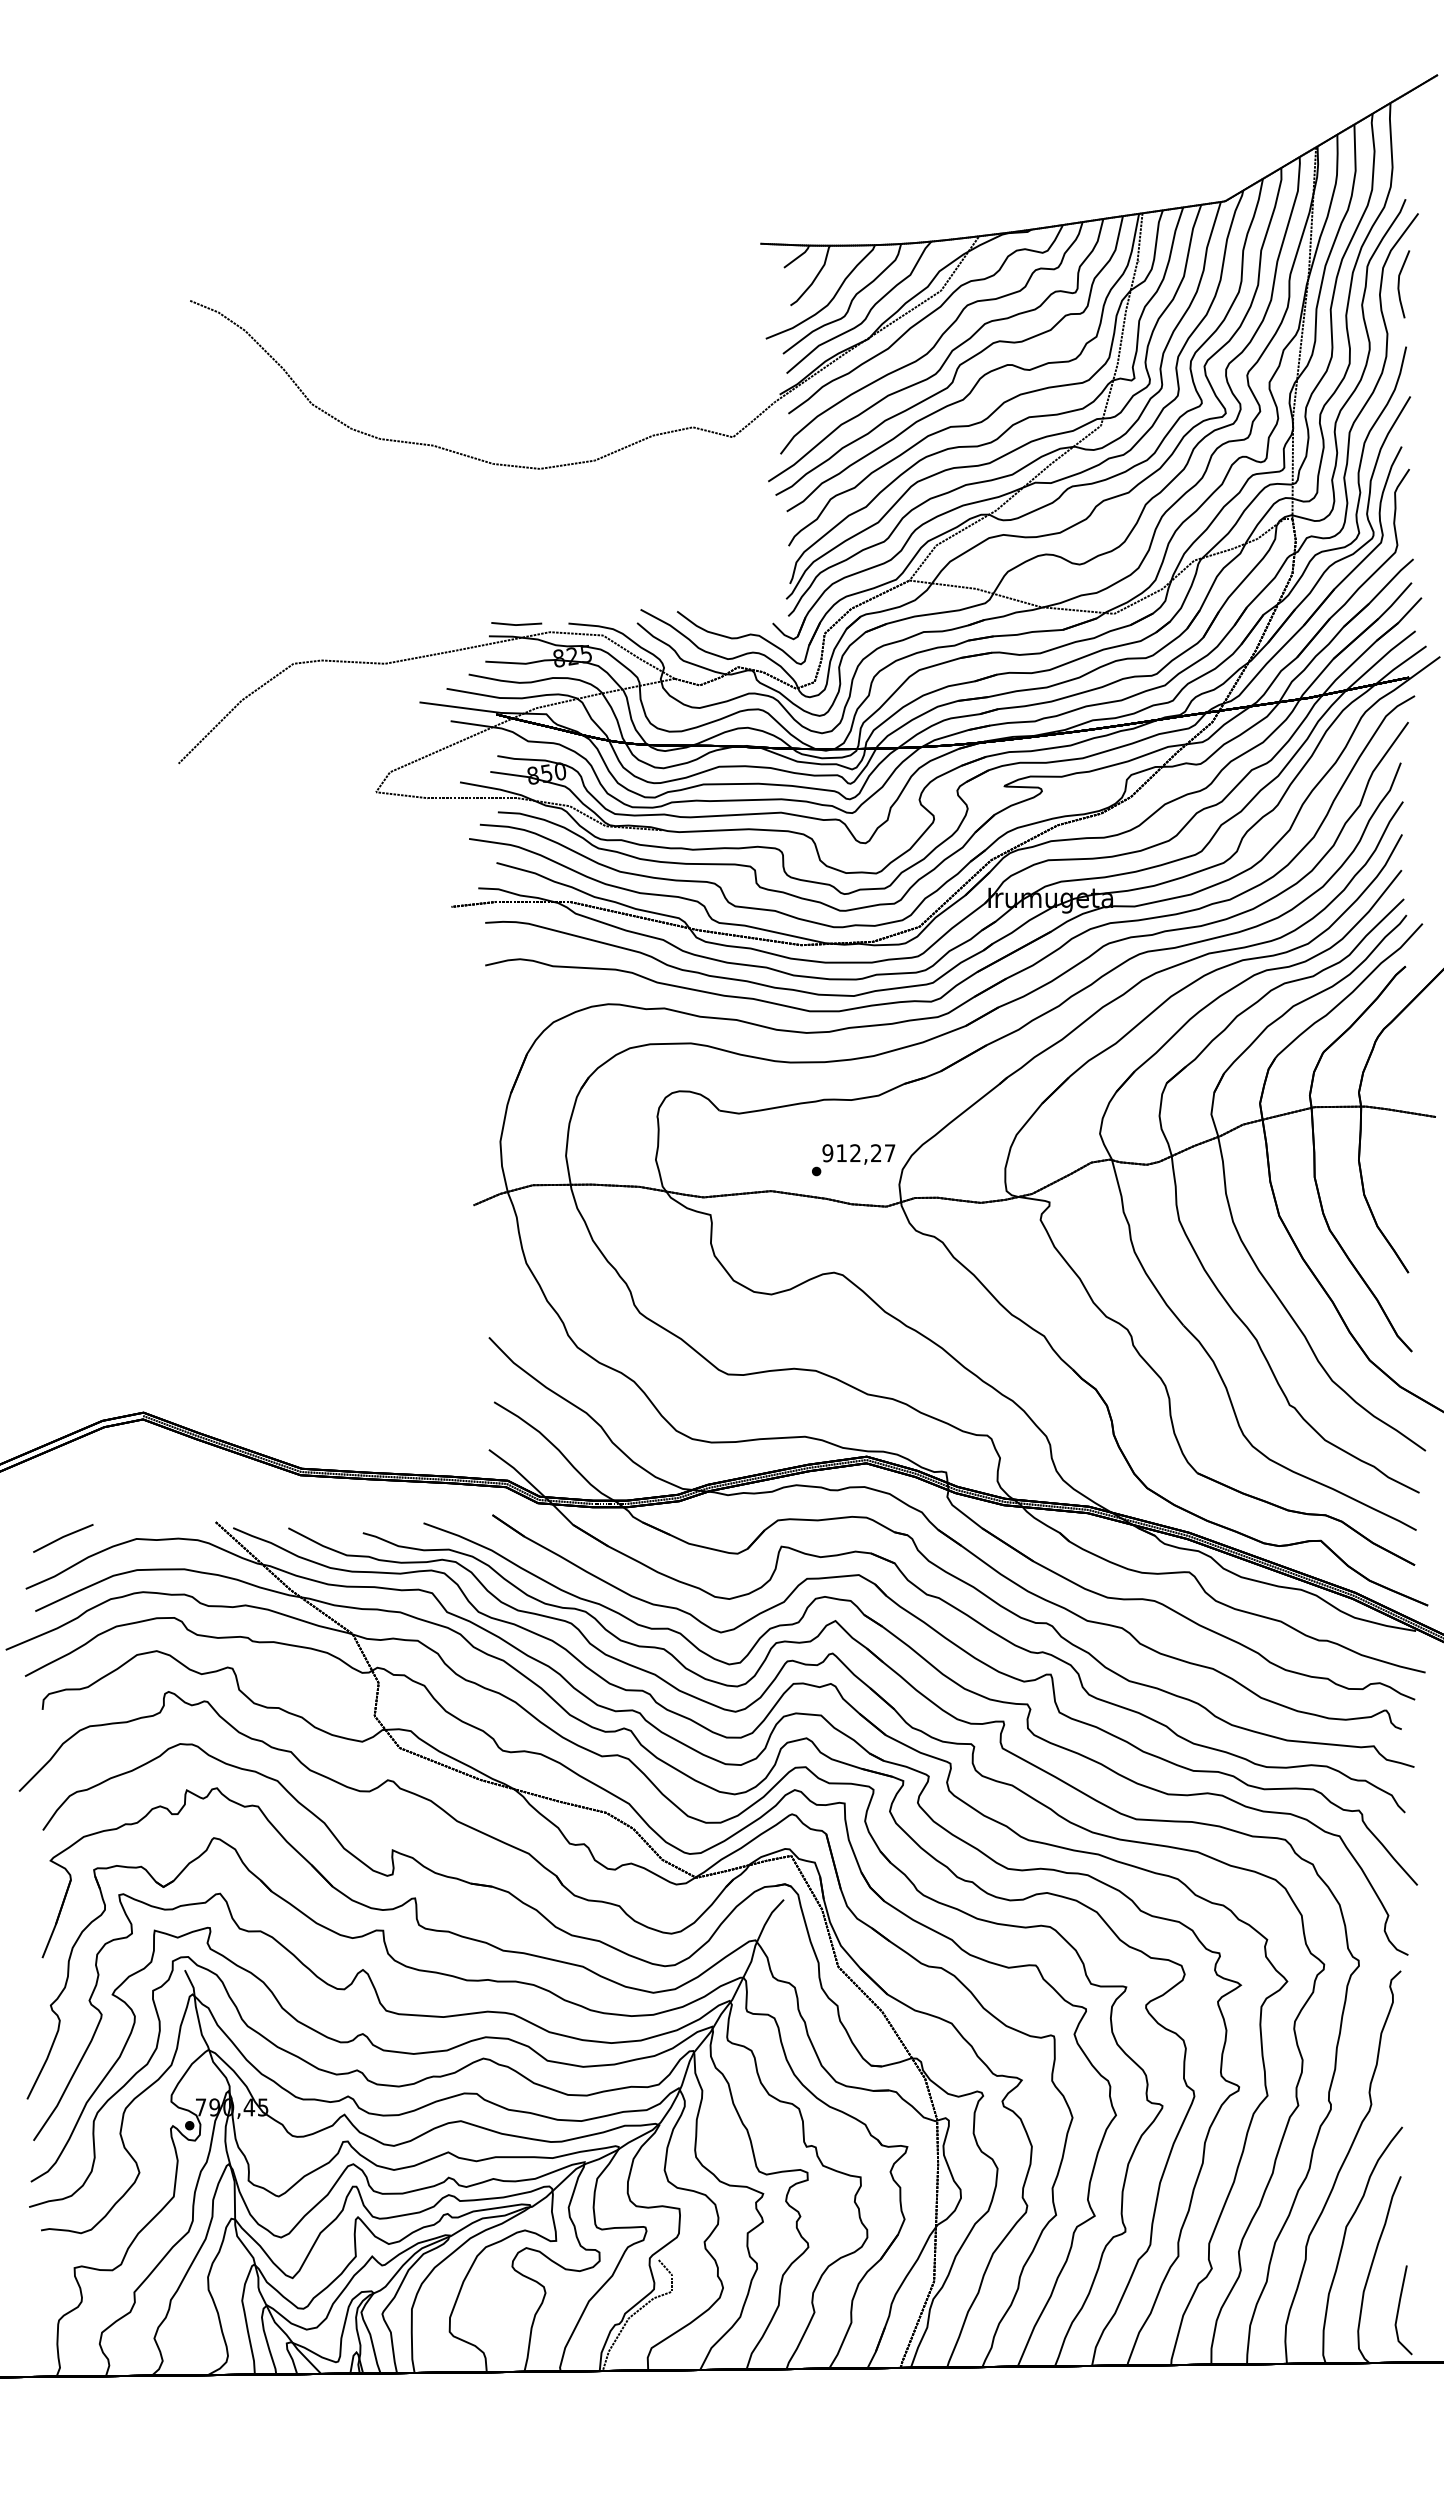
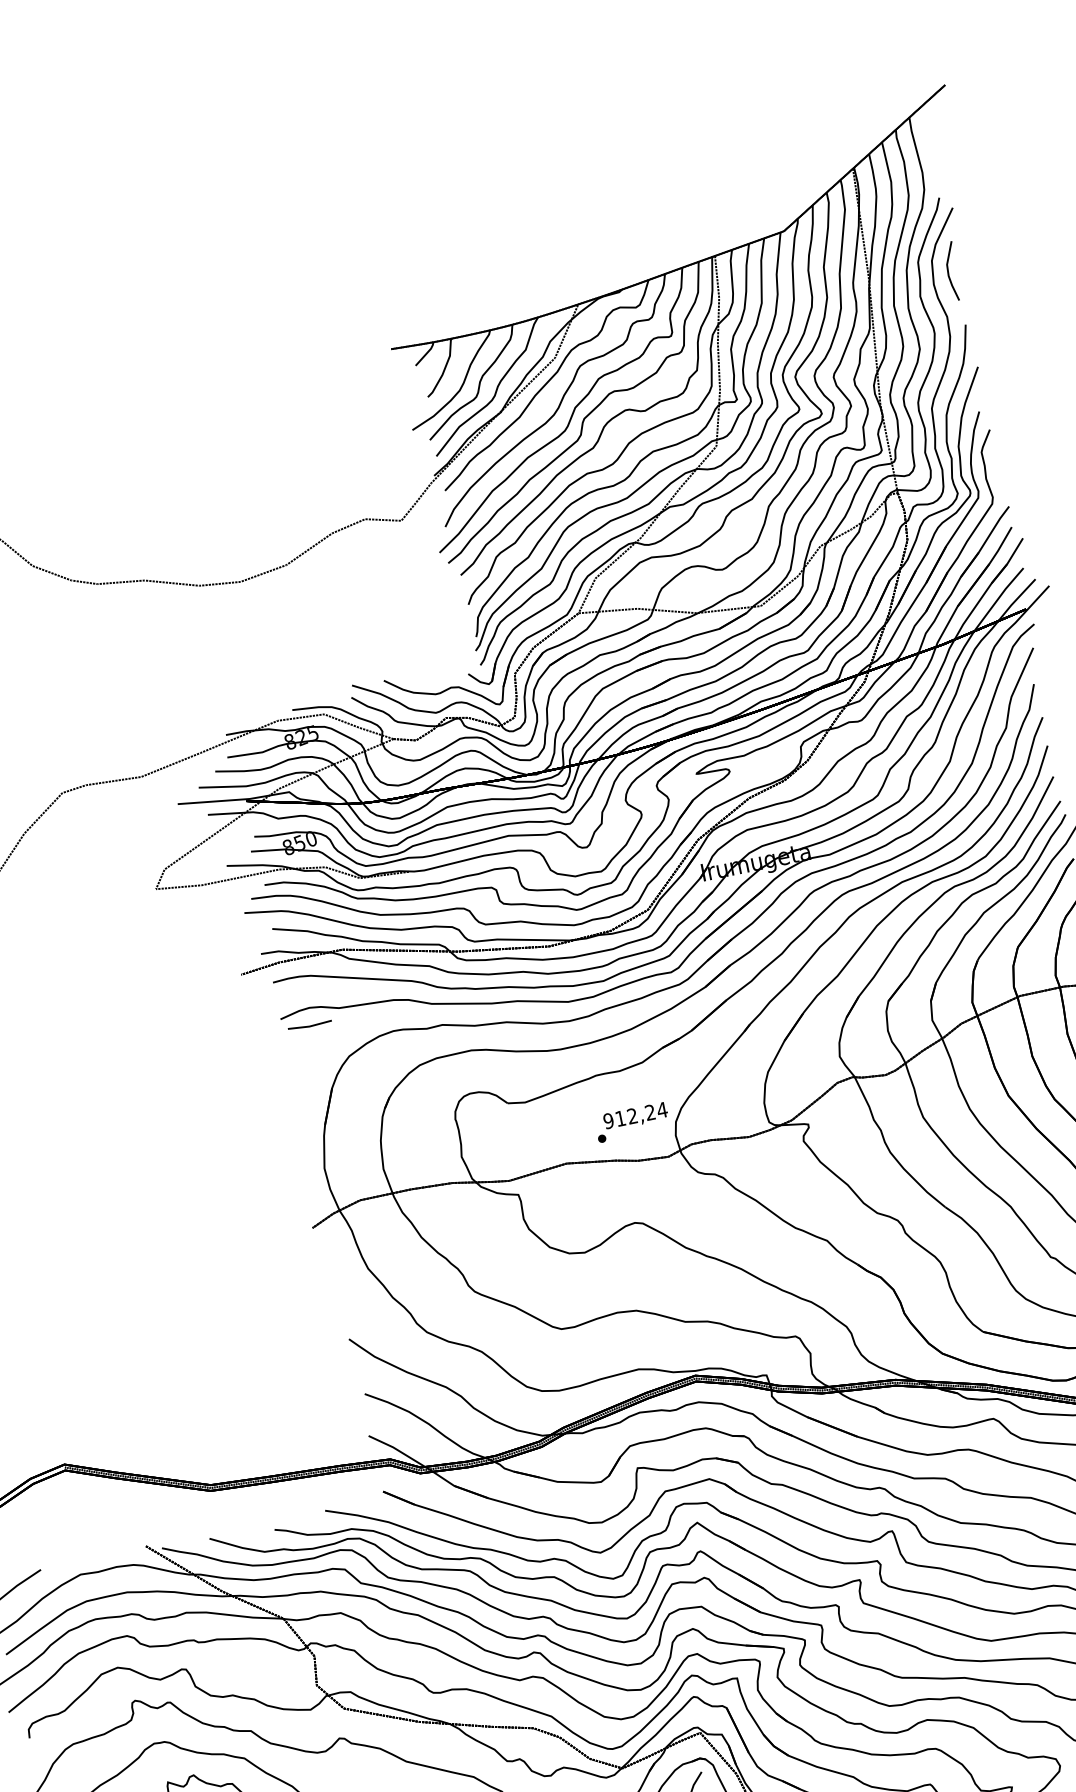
line: (516, 624) -> (309, 1025), moved
text: (889, 1152) -> (661, 1109), 912,27 -> 912,24

